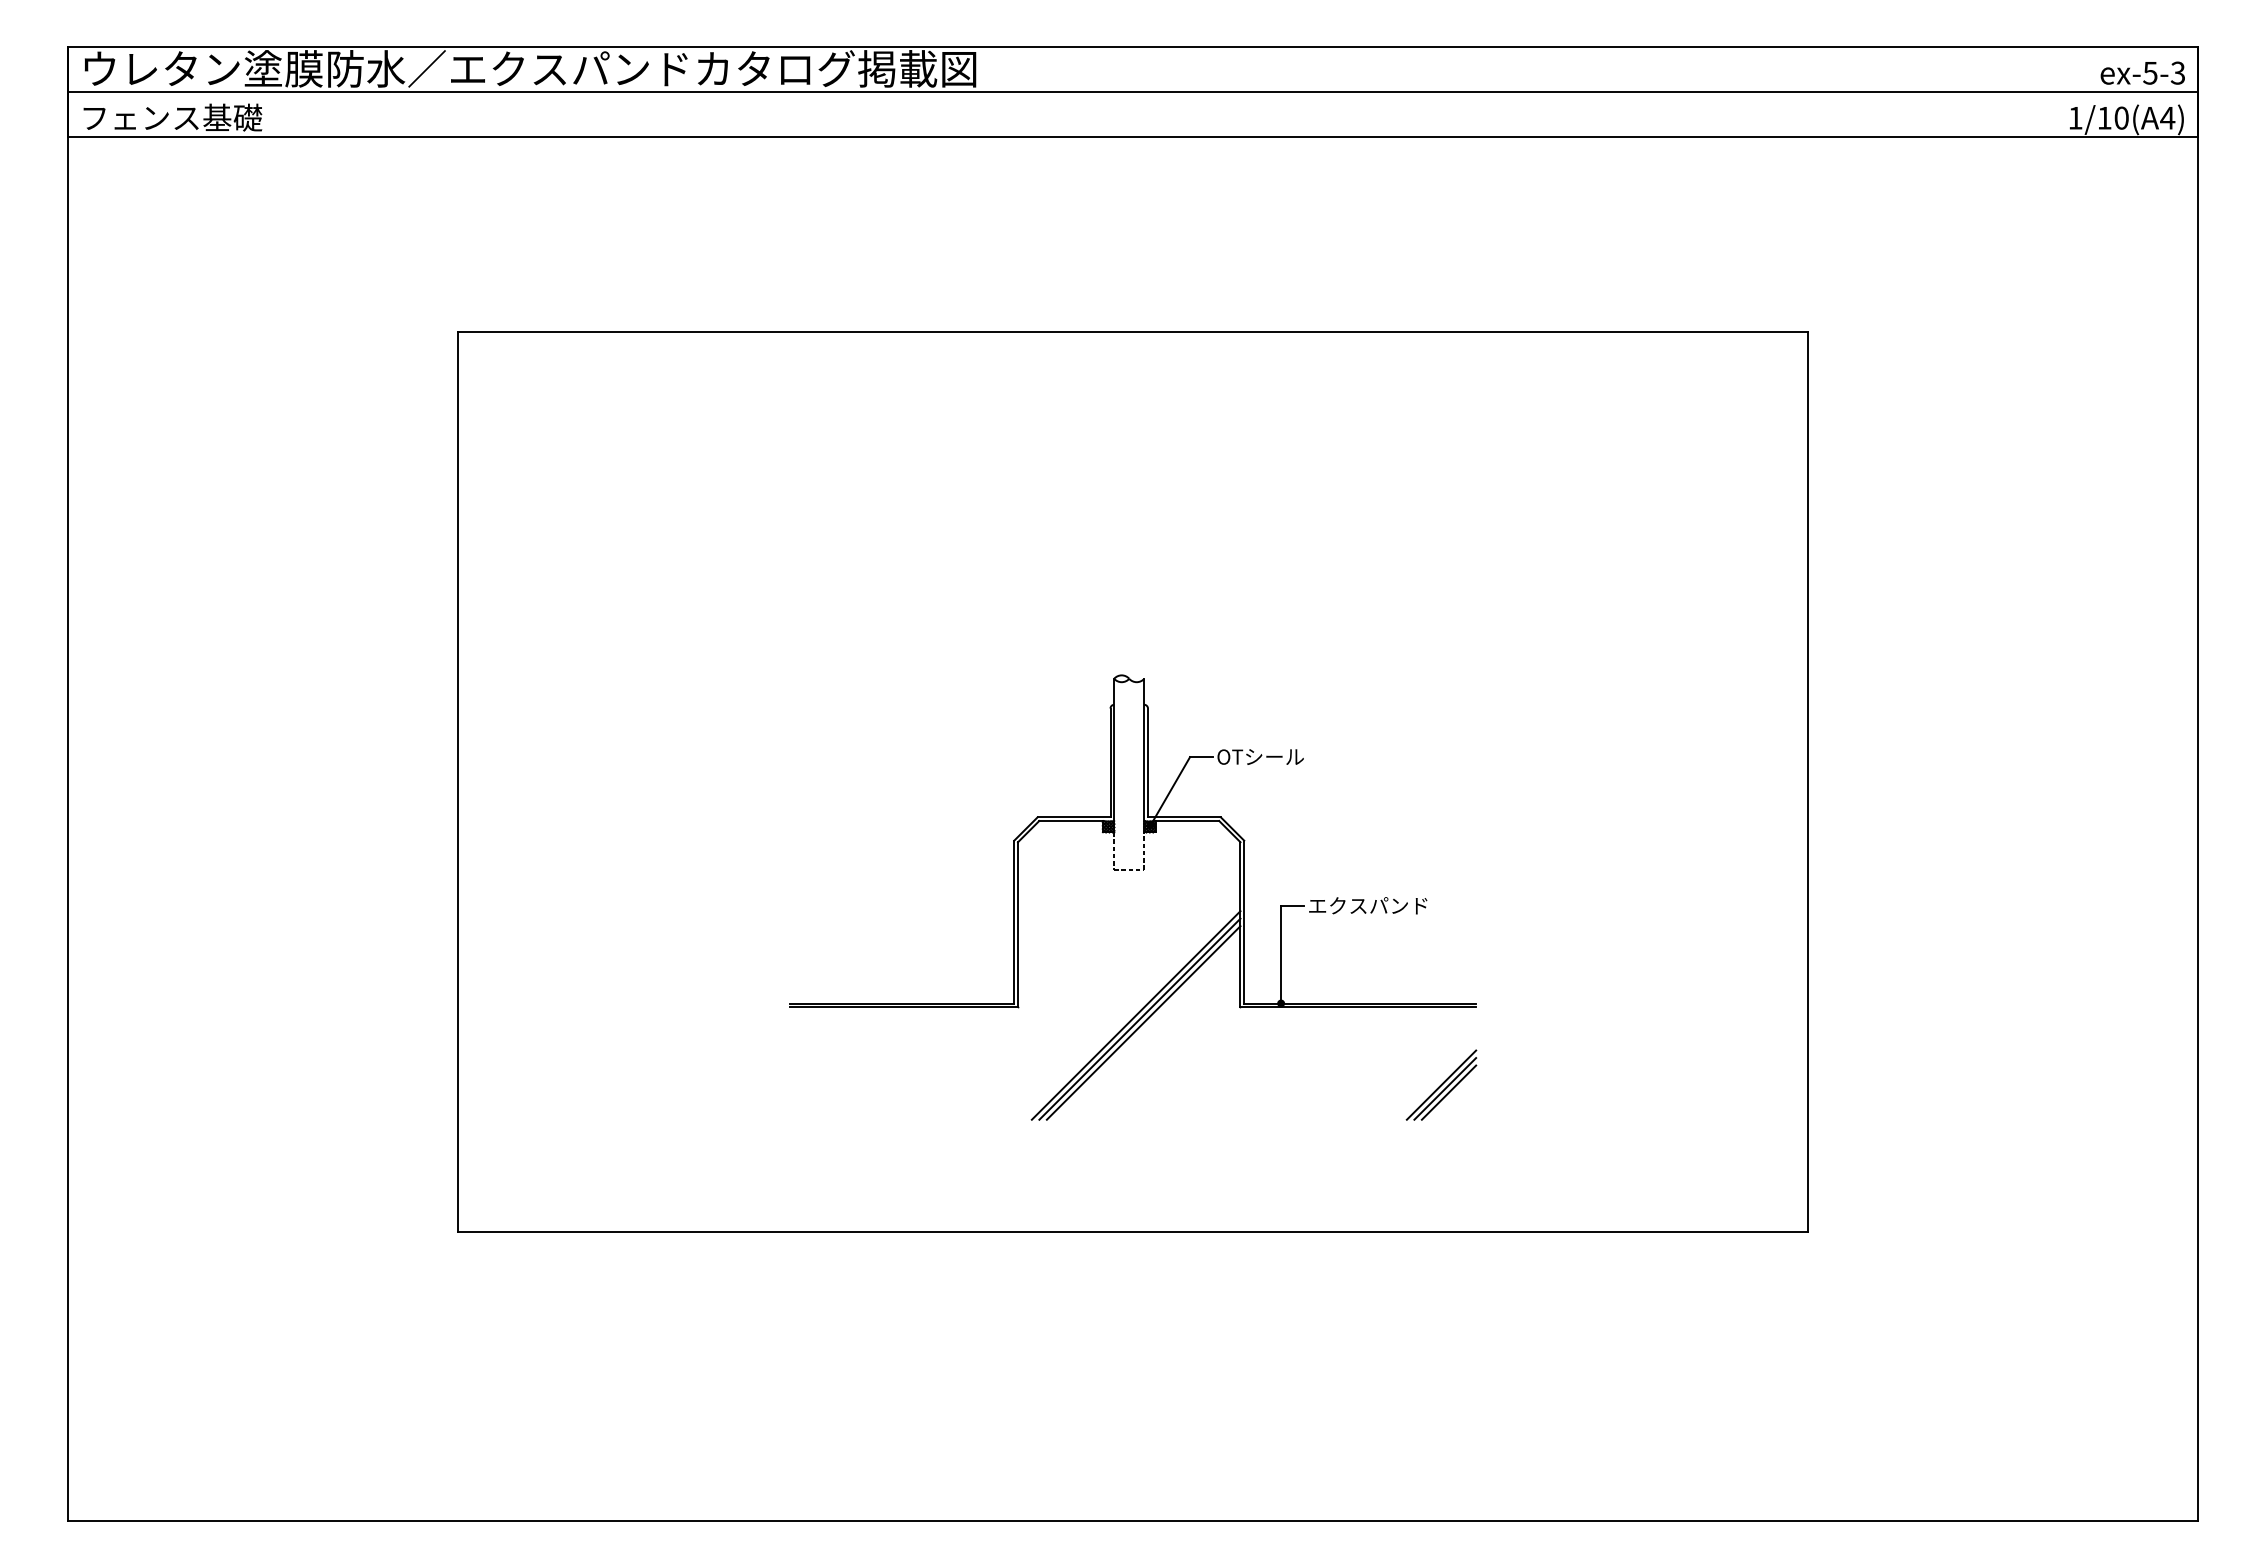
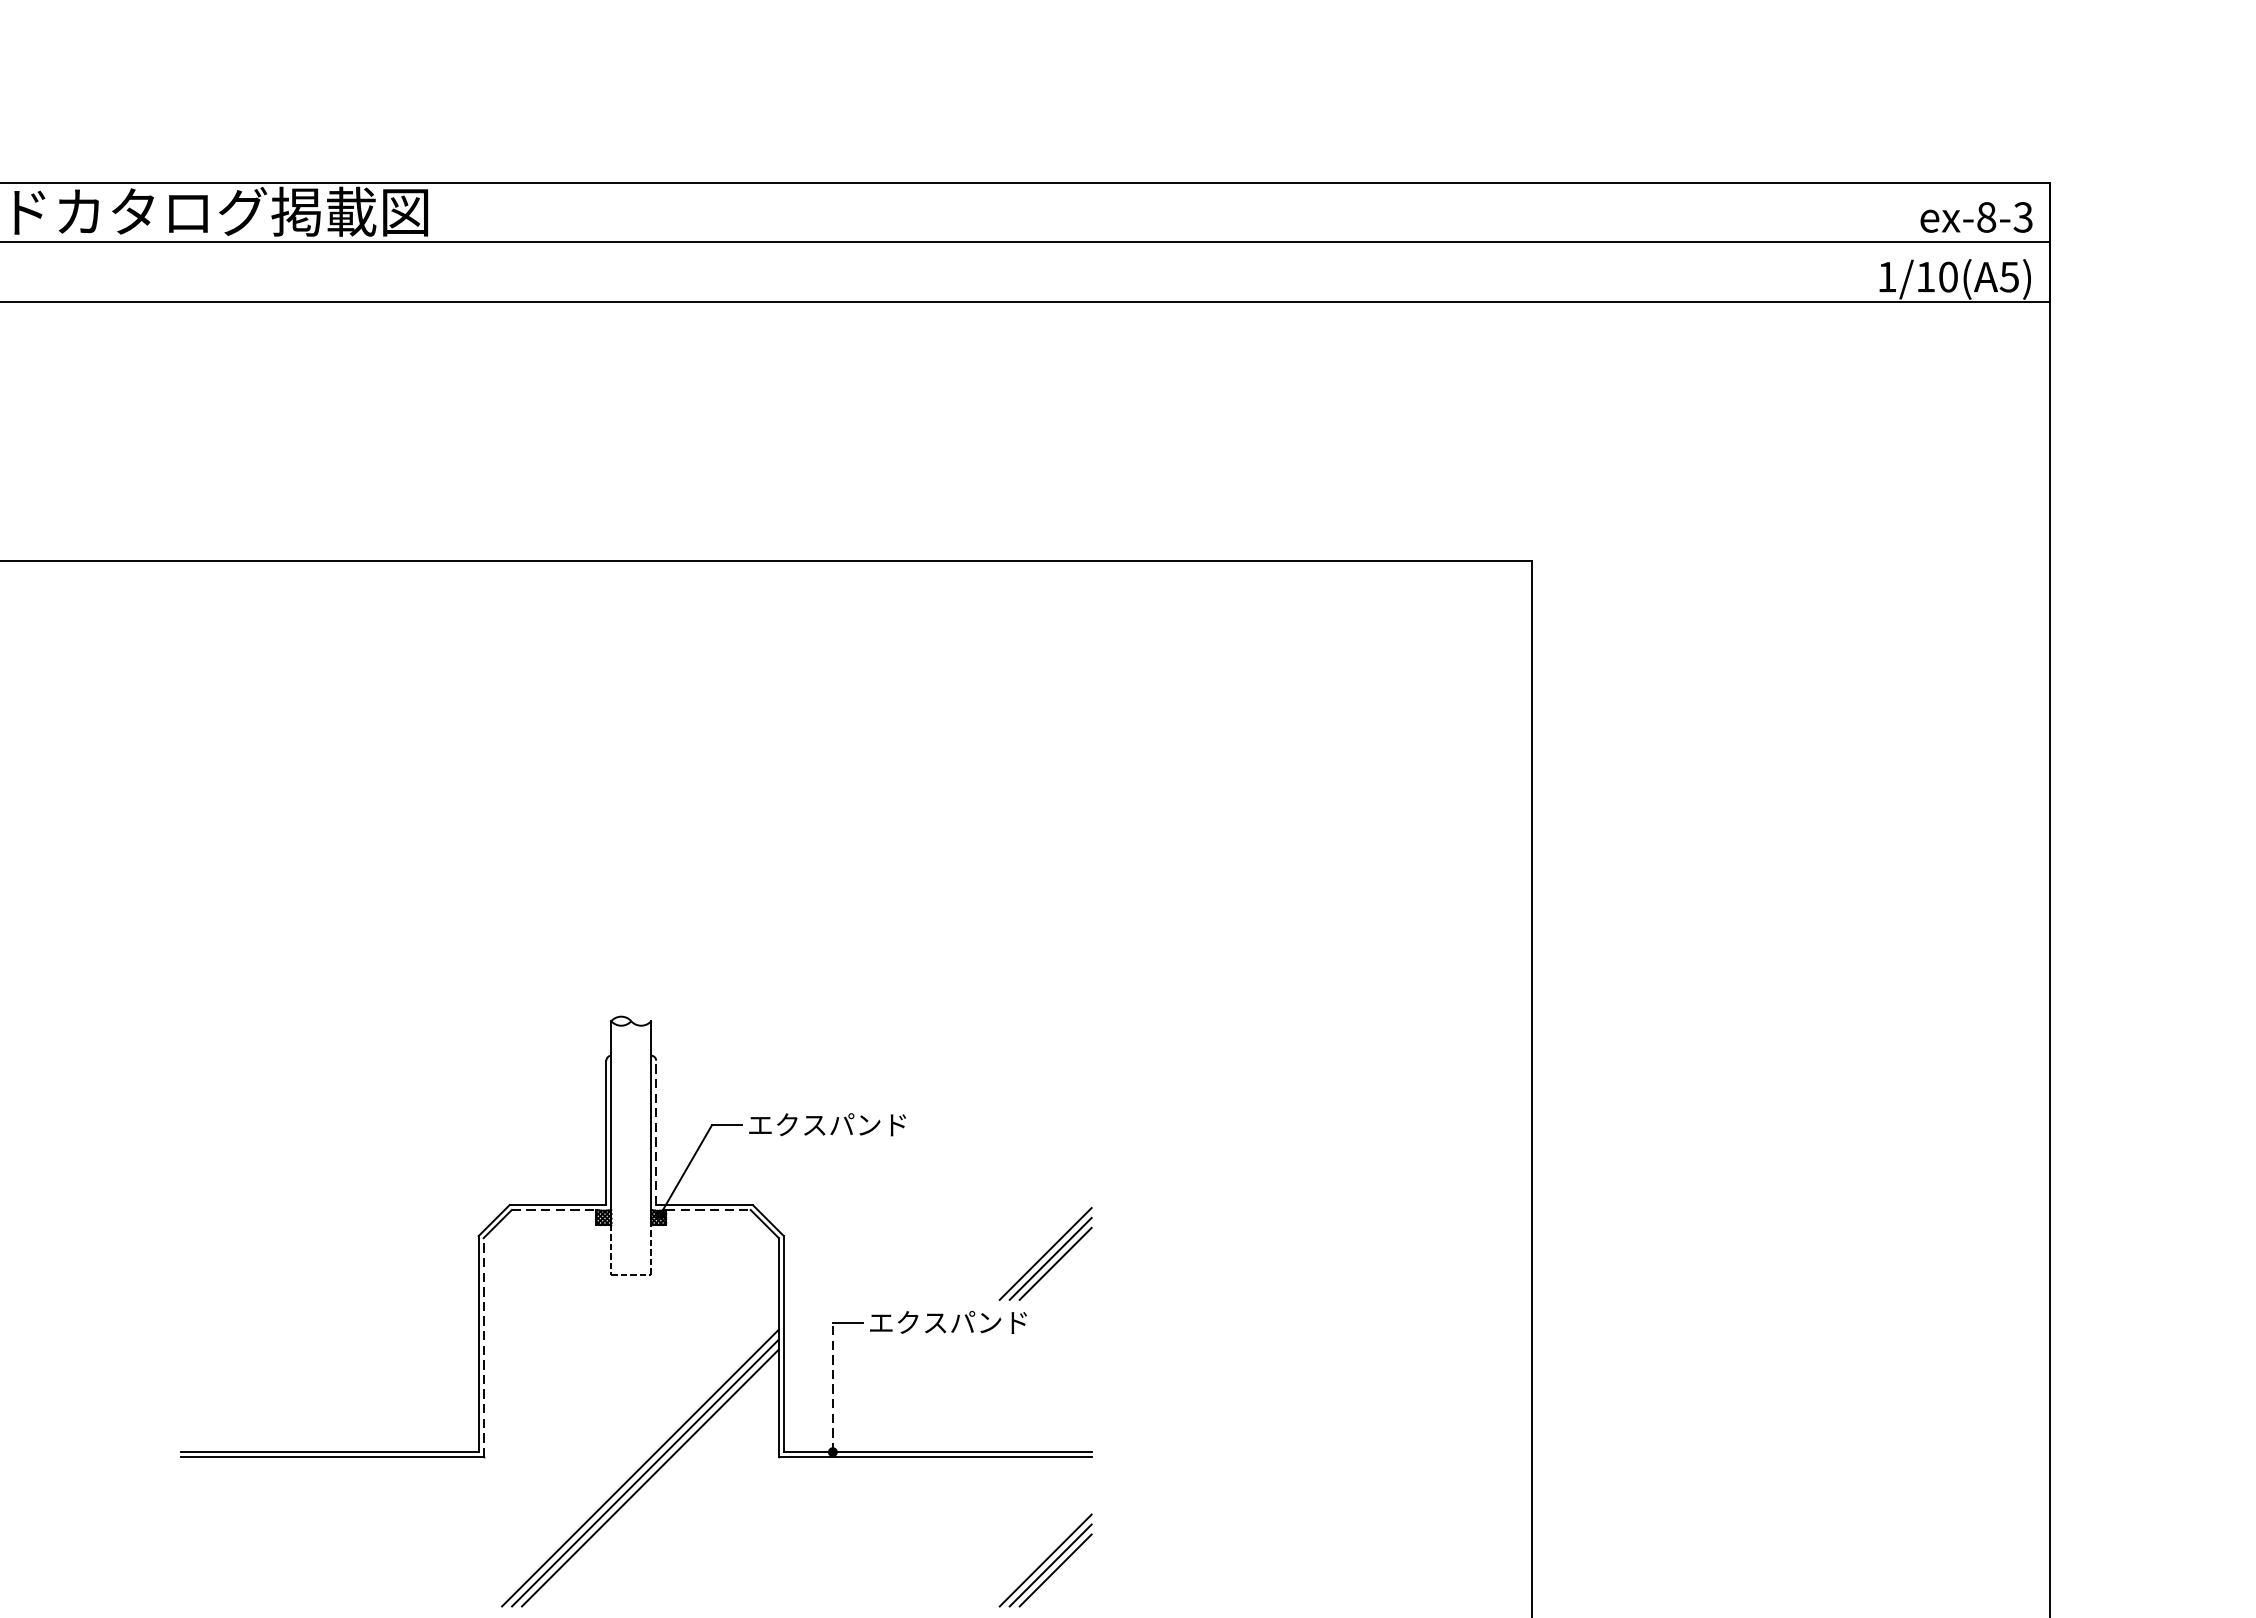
text: (2150, 72) -> (1986, 216), ex-5-3 -> ex-8-3
text: (2167, 118) -> (2009, 277), 1/10(A4) -> 1/10(A5)
text: (1276, 756) -> (826, 1124), OTシール -> エクスパンド
line: (1148, 762) -> (656, 1132), solid -> dashed
line: (1071, 821) -> (554, 1210), solid -> dashed
line: (1187, 821) -> (708, 1210), solid -> dashed
part: (1441, 853) -> (1045, 1253), added
line: (1018, 924) -> (484, 1347), solid -> dashed
line: (1281, 954) -> (833, 1387), solid -> dashed

